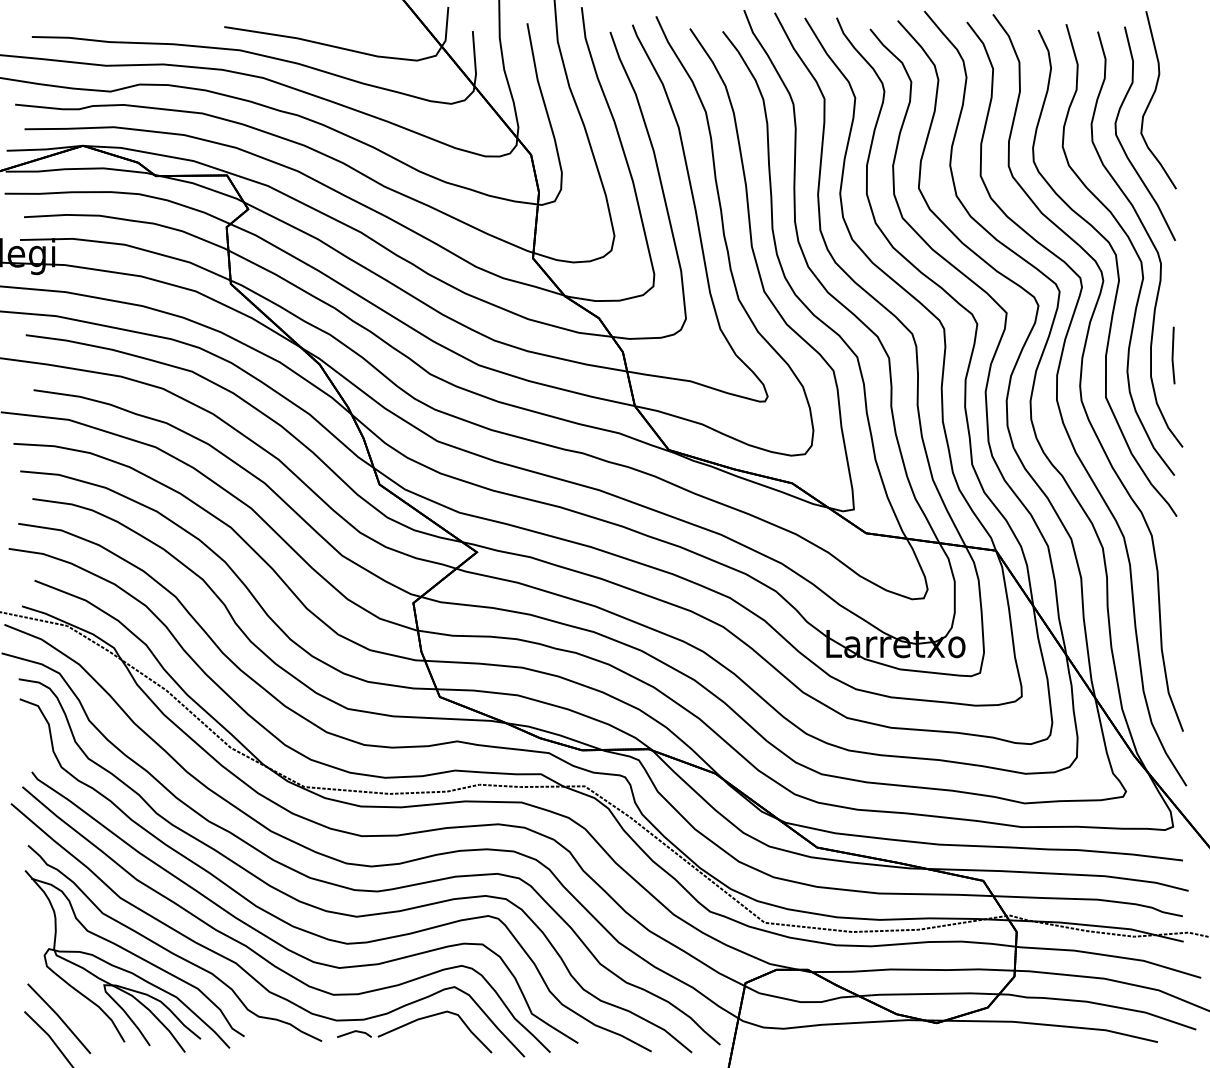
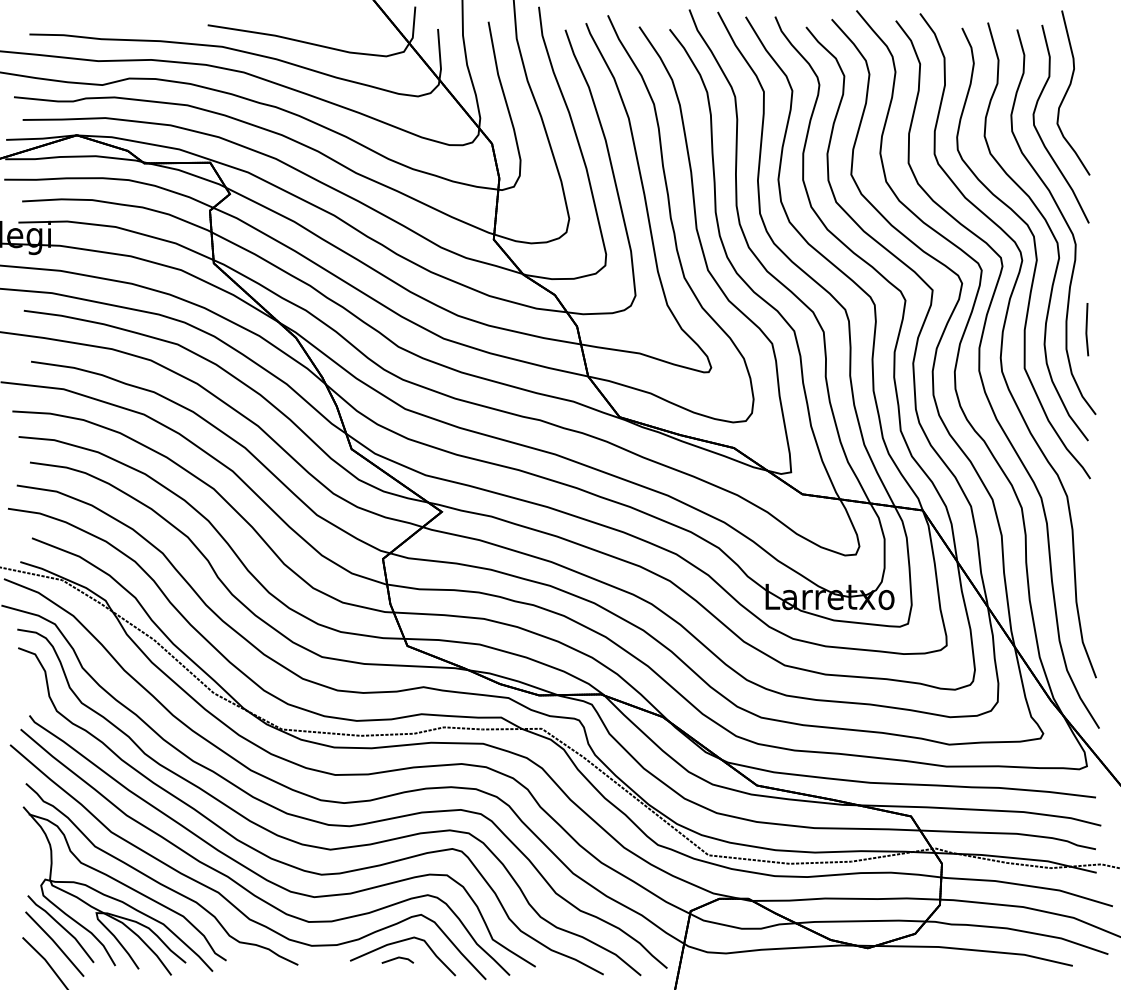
curve: (66, 1000) -> (61, 927), added
line: (354, 1032) -> (397, 958), moved

